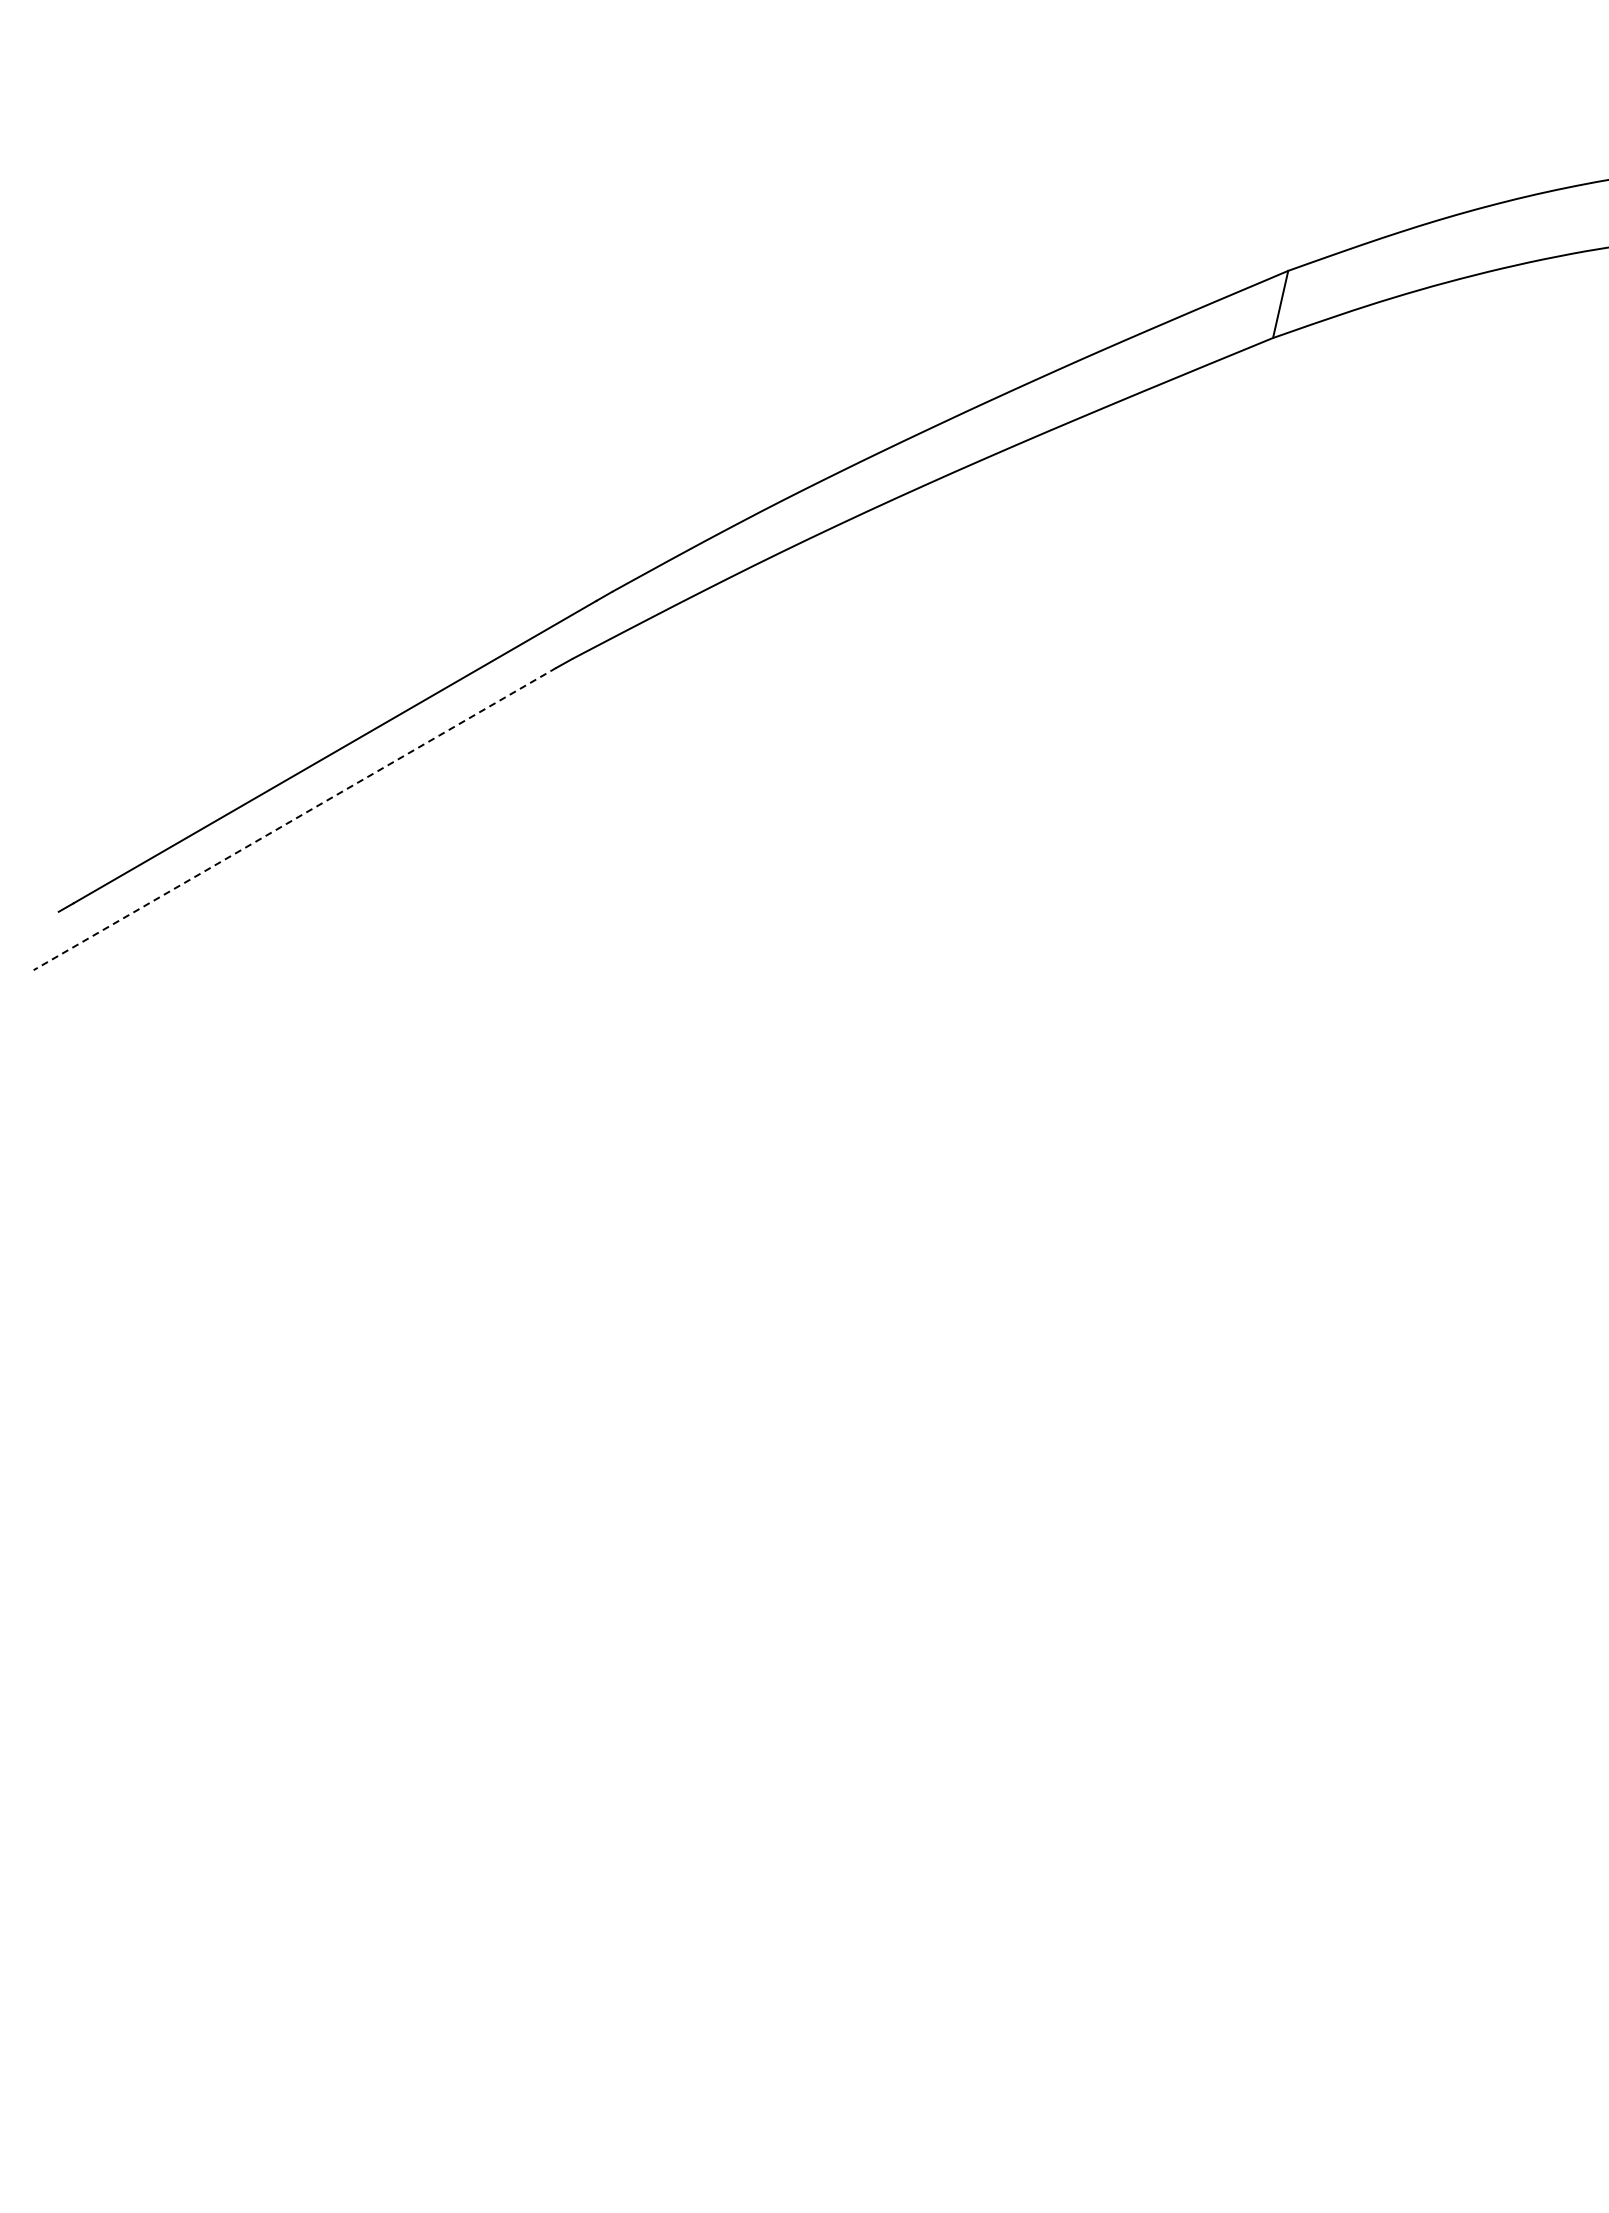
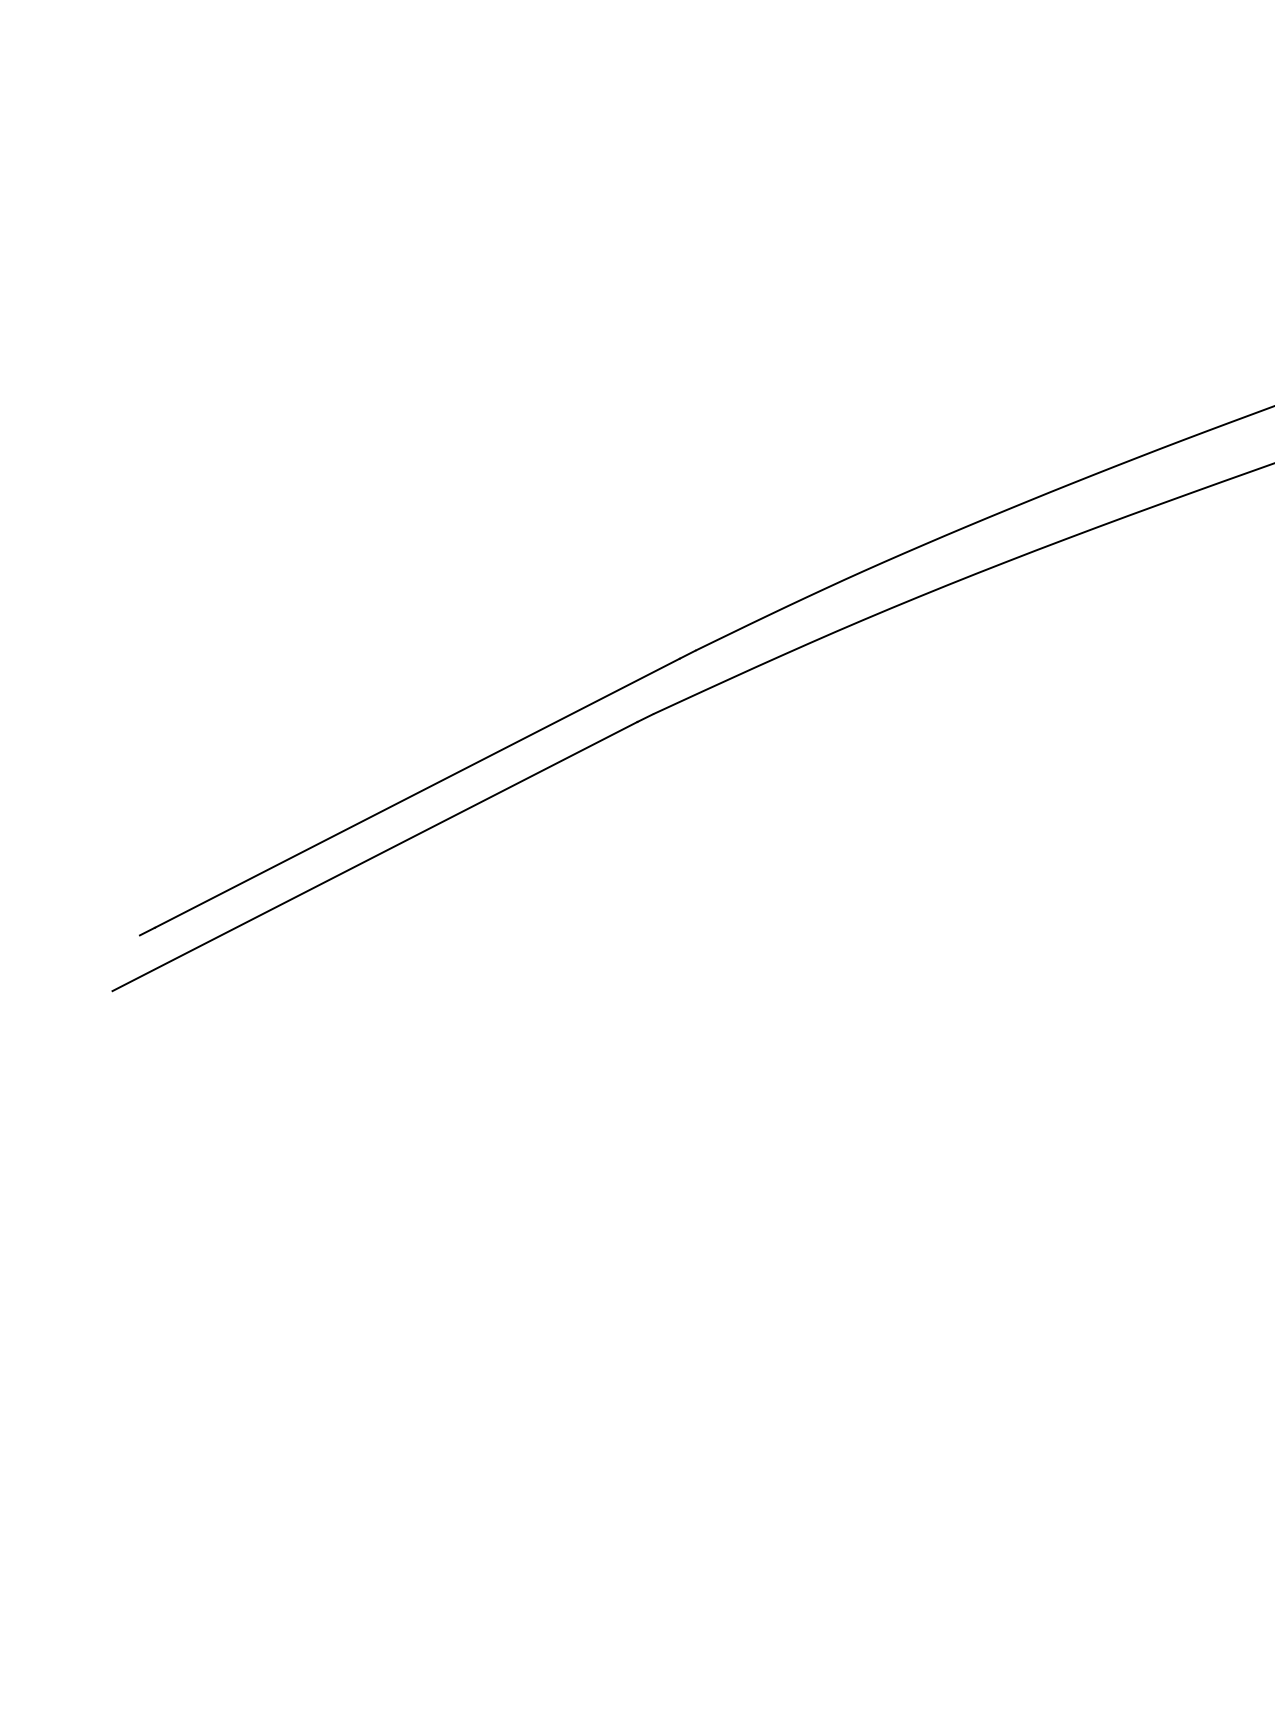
line: (294, 819) -> (374, 856), dashed -> solid

